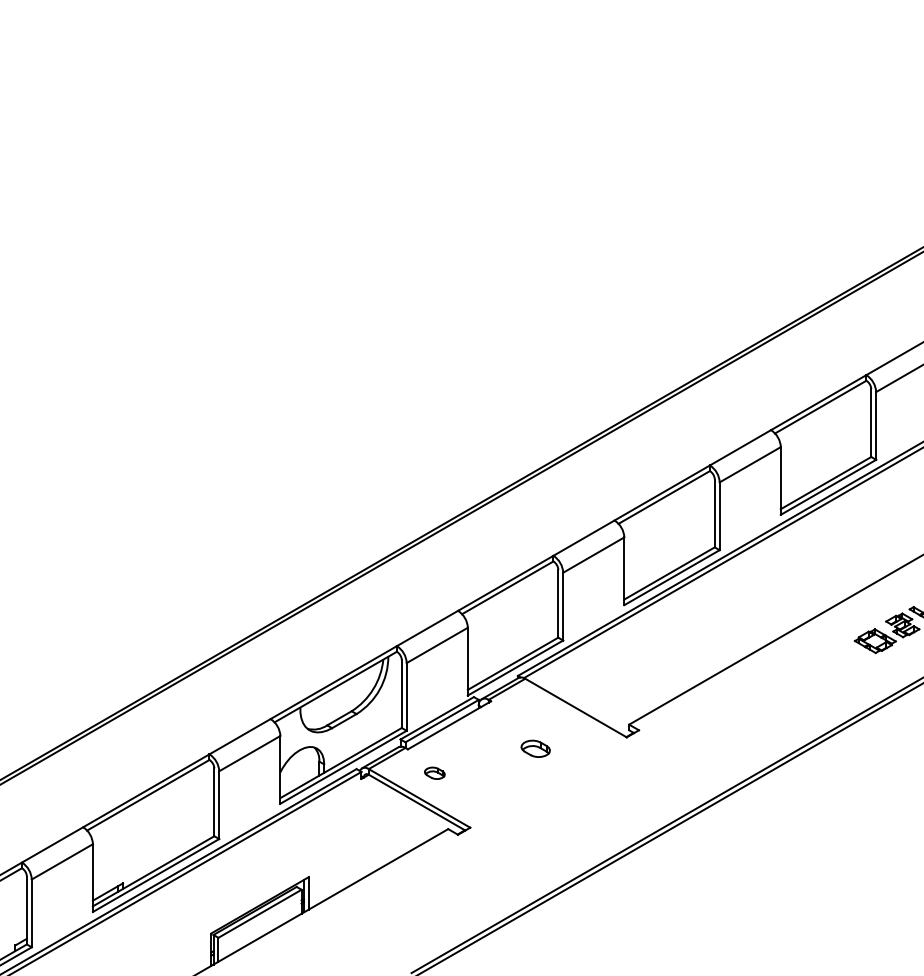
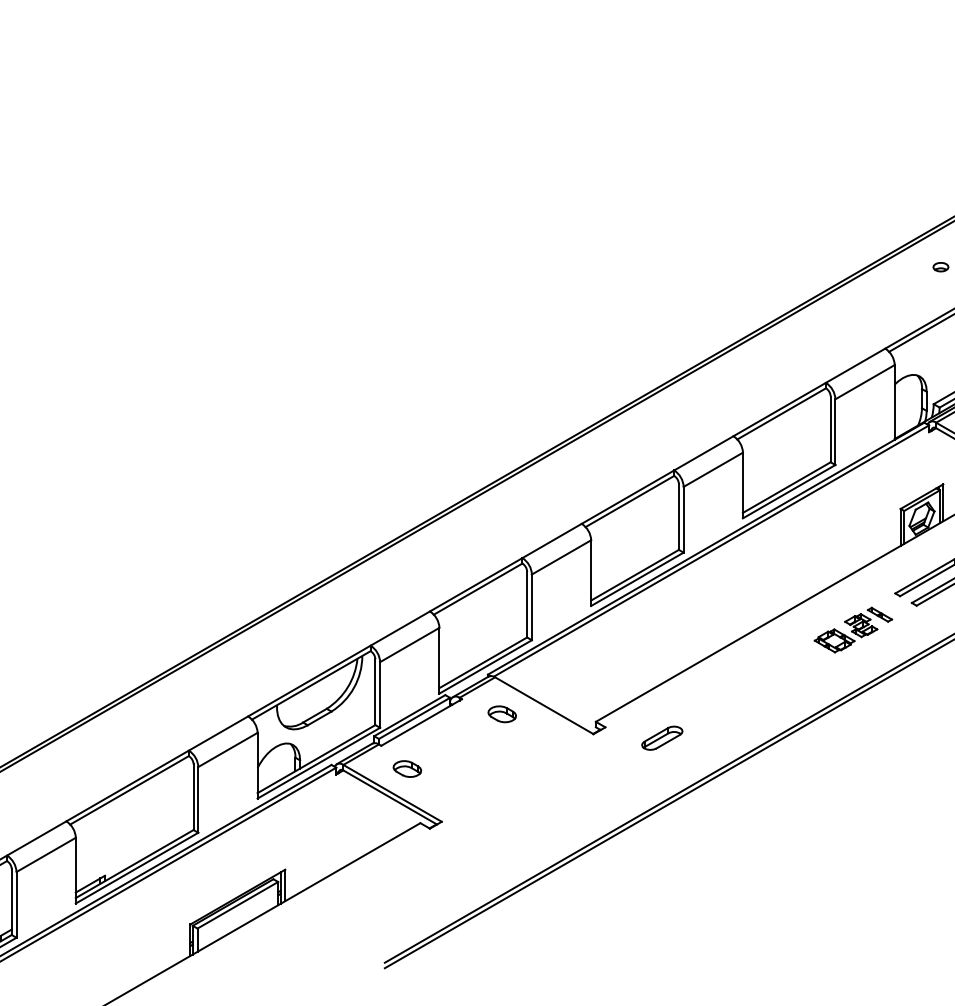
part: (697, 740) -> (662, 737), added
part: (534, 749) -> (501, 714), moved
part: (434, 772) -> (407, 768), size x1.43

